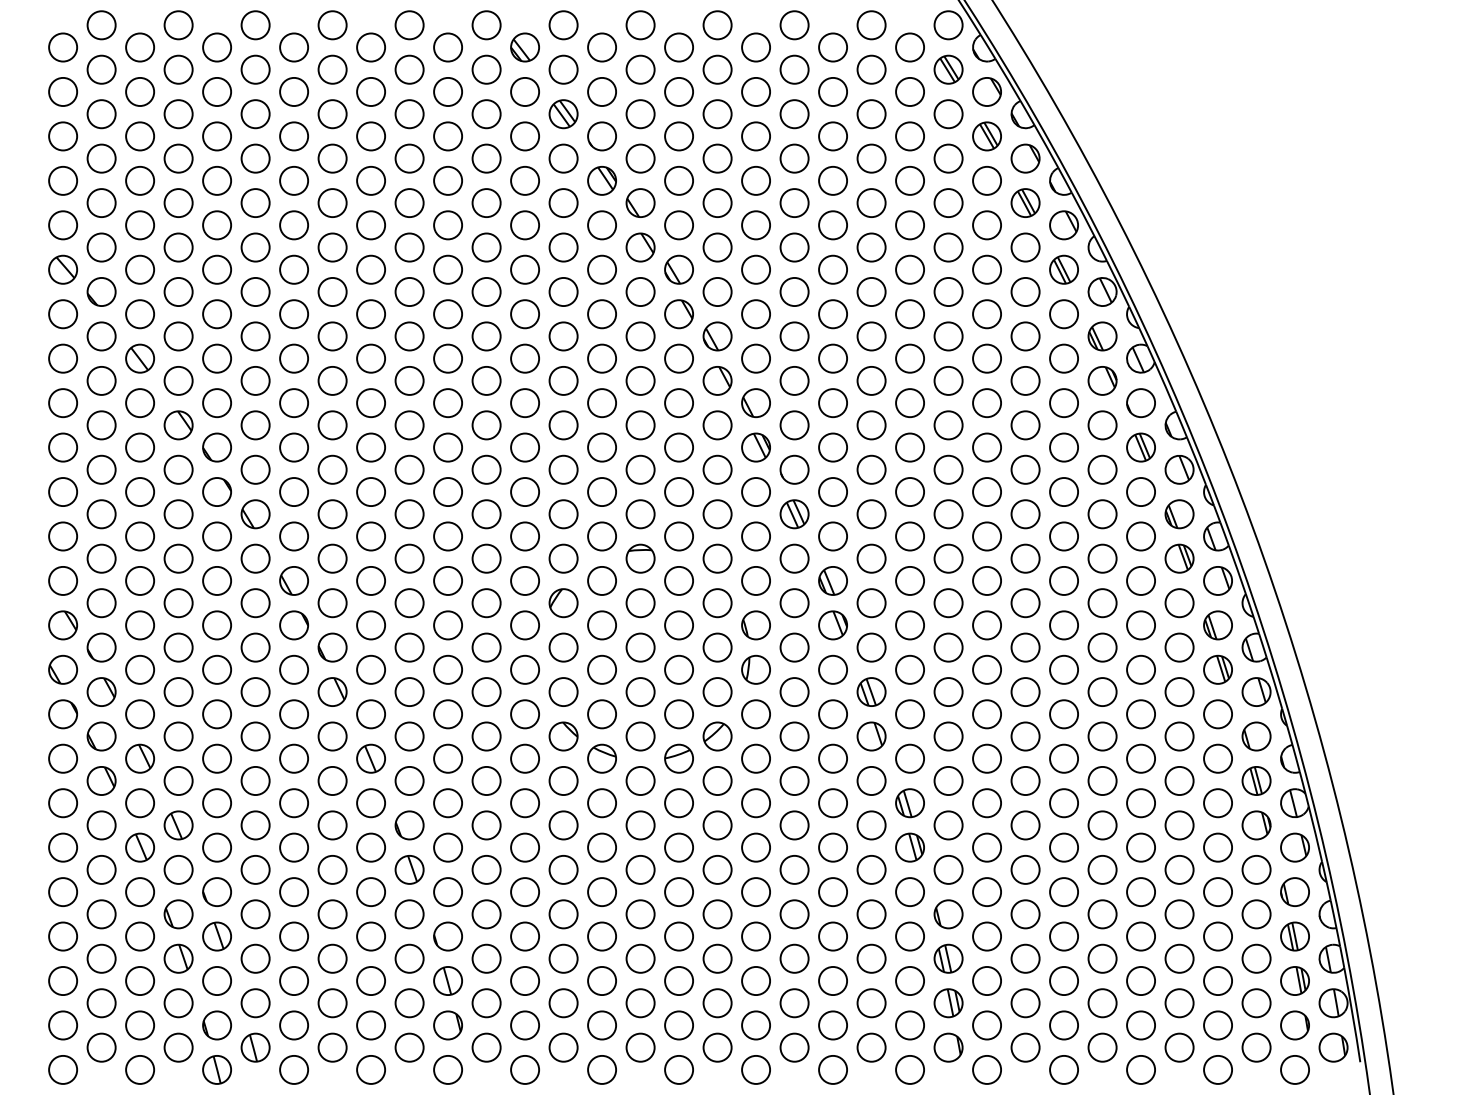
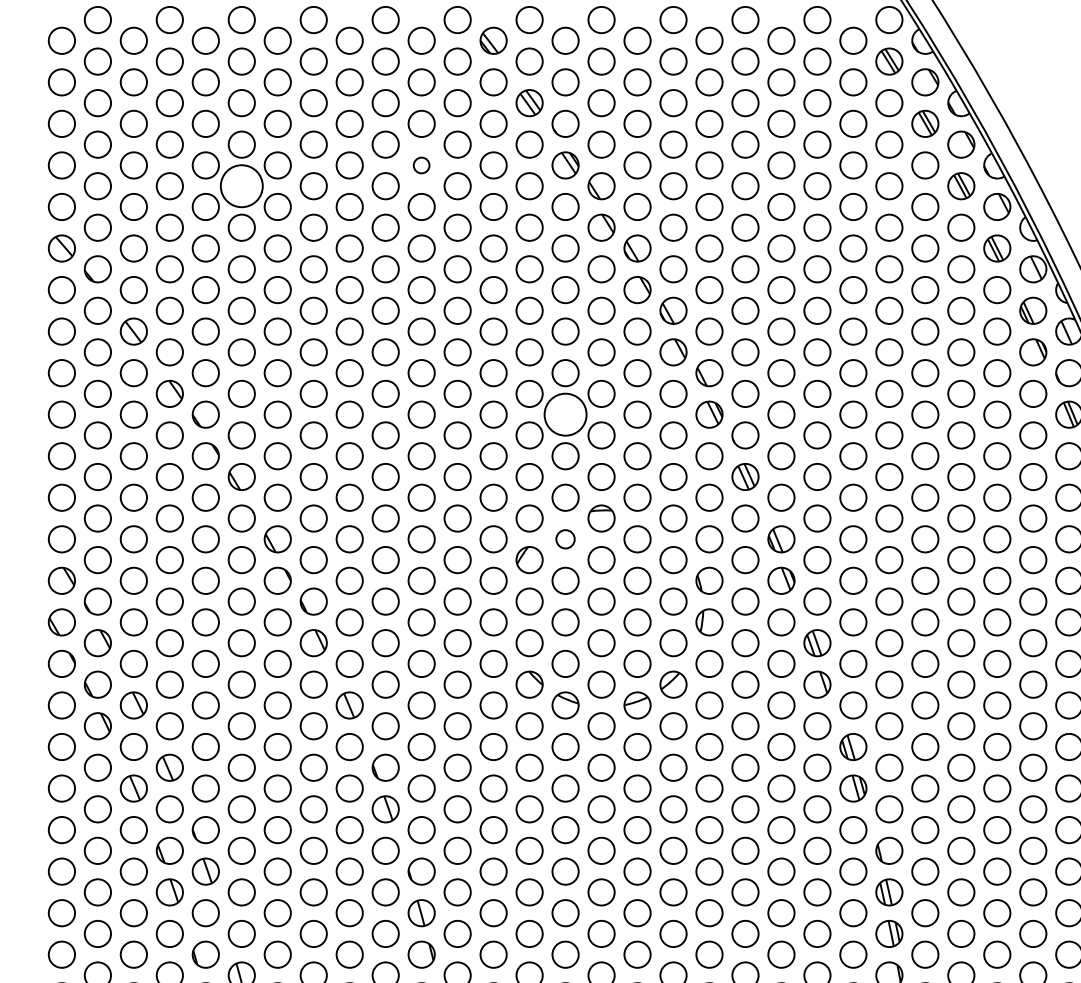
circle: (447, 180) -> (421, 165), size x0.6
circle: (255, 203) -> (241, 186), size x1.6
circle: (602, 447) -> (565, 414), size x1.6
circle: (601, 580) -> (565, 538), size x0.7

